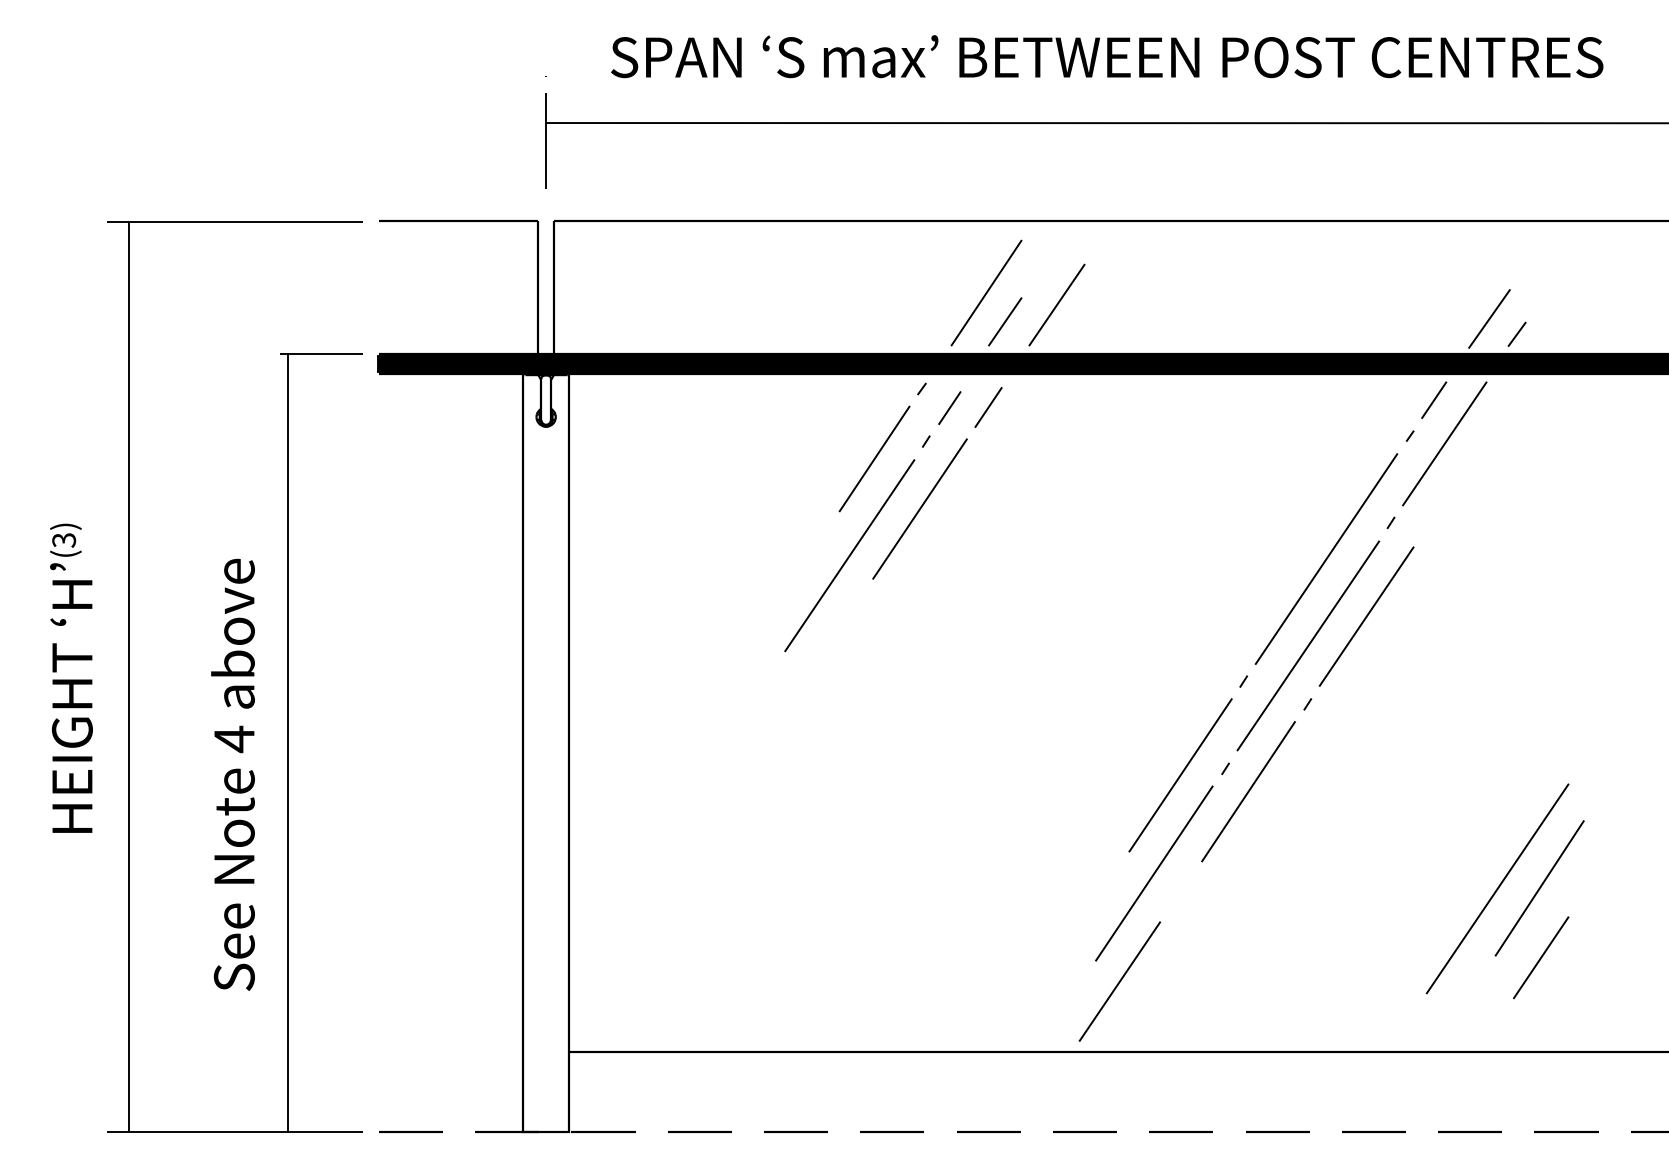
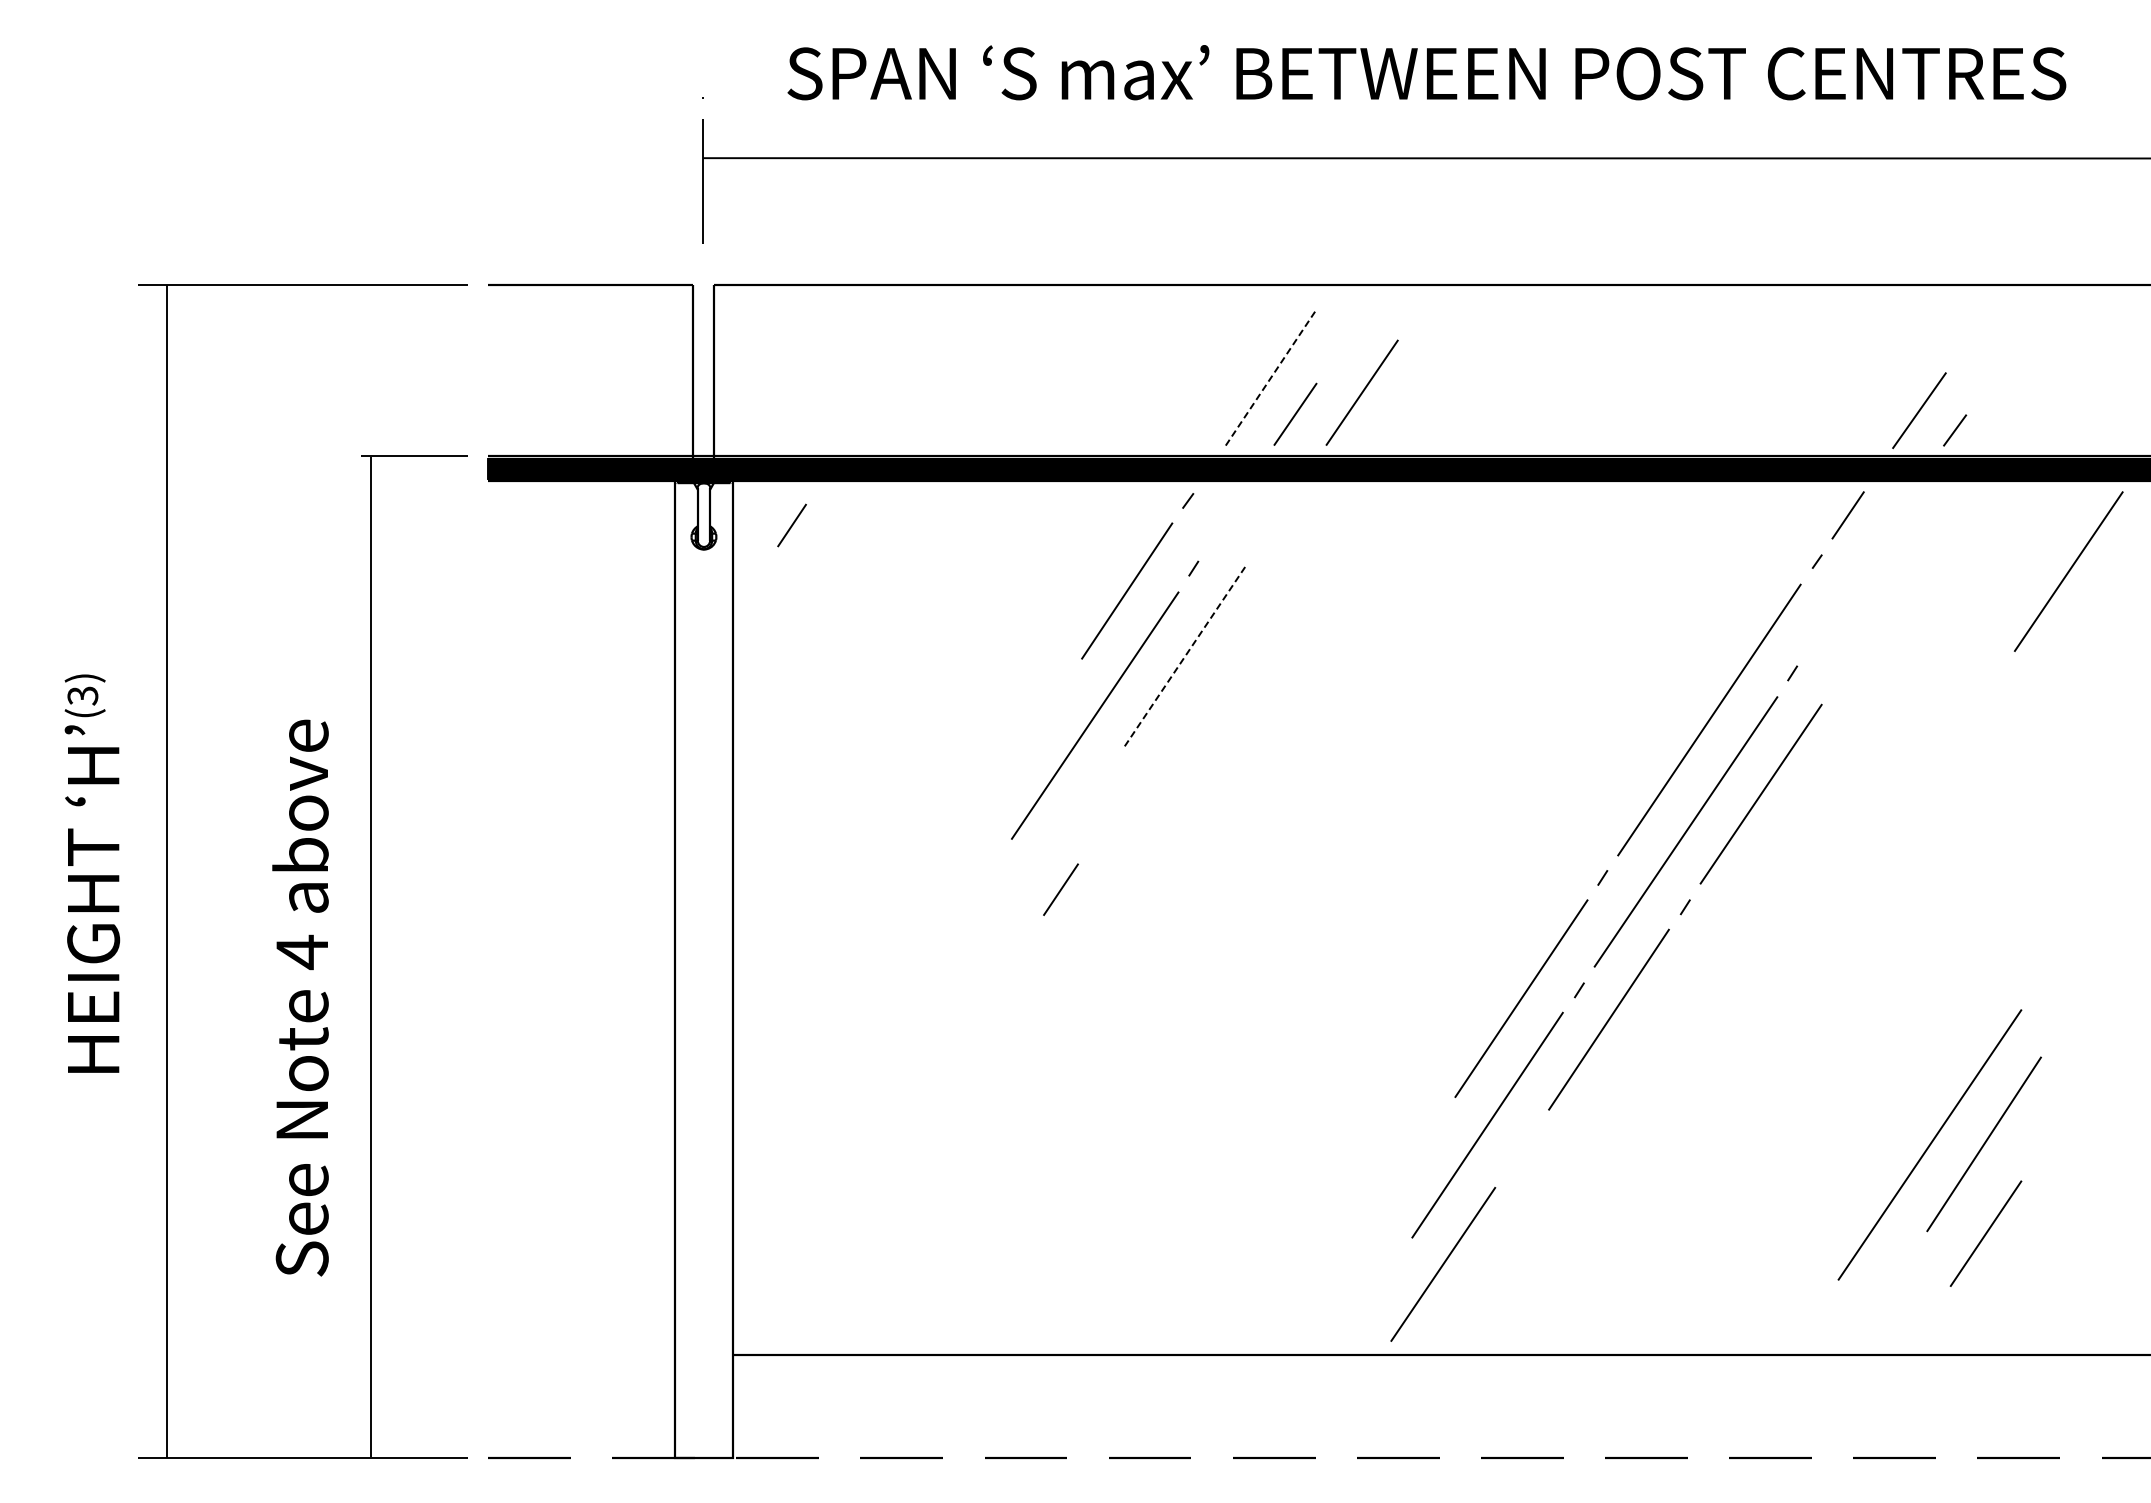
line: (986, 292) -> (1271, 376), solid -> dashed
line: (988, 407) -> (1060, 889), moved
line: (949, 408) -> (791, 525), moved
line: (1444, 443) -> (2068, 571), moved
line: (920, 508) -> (1186, 655), solid -> dashed

